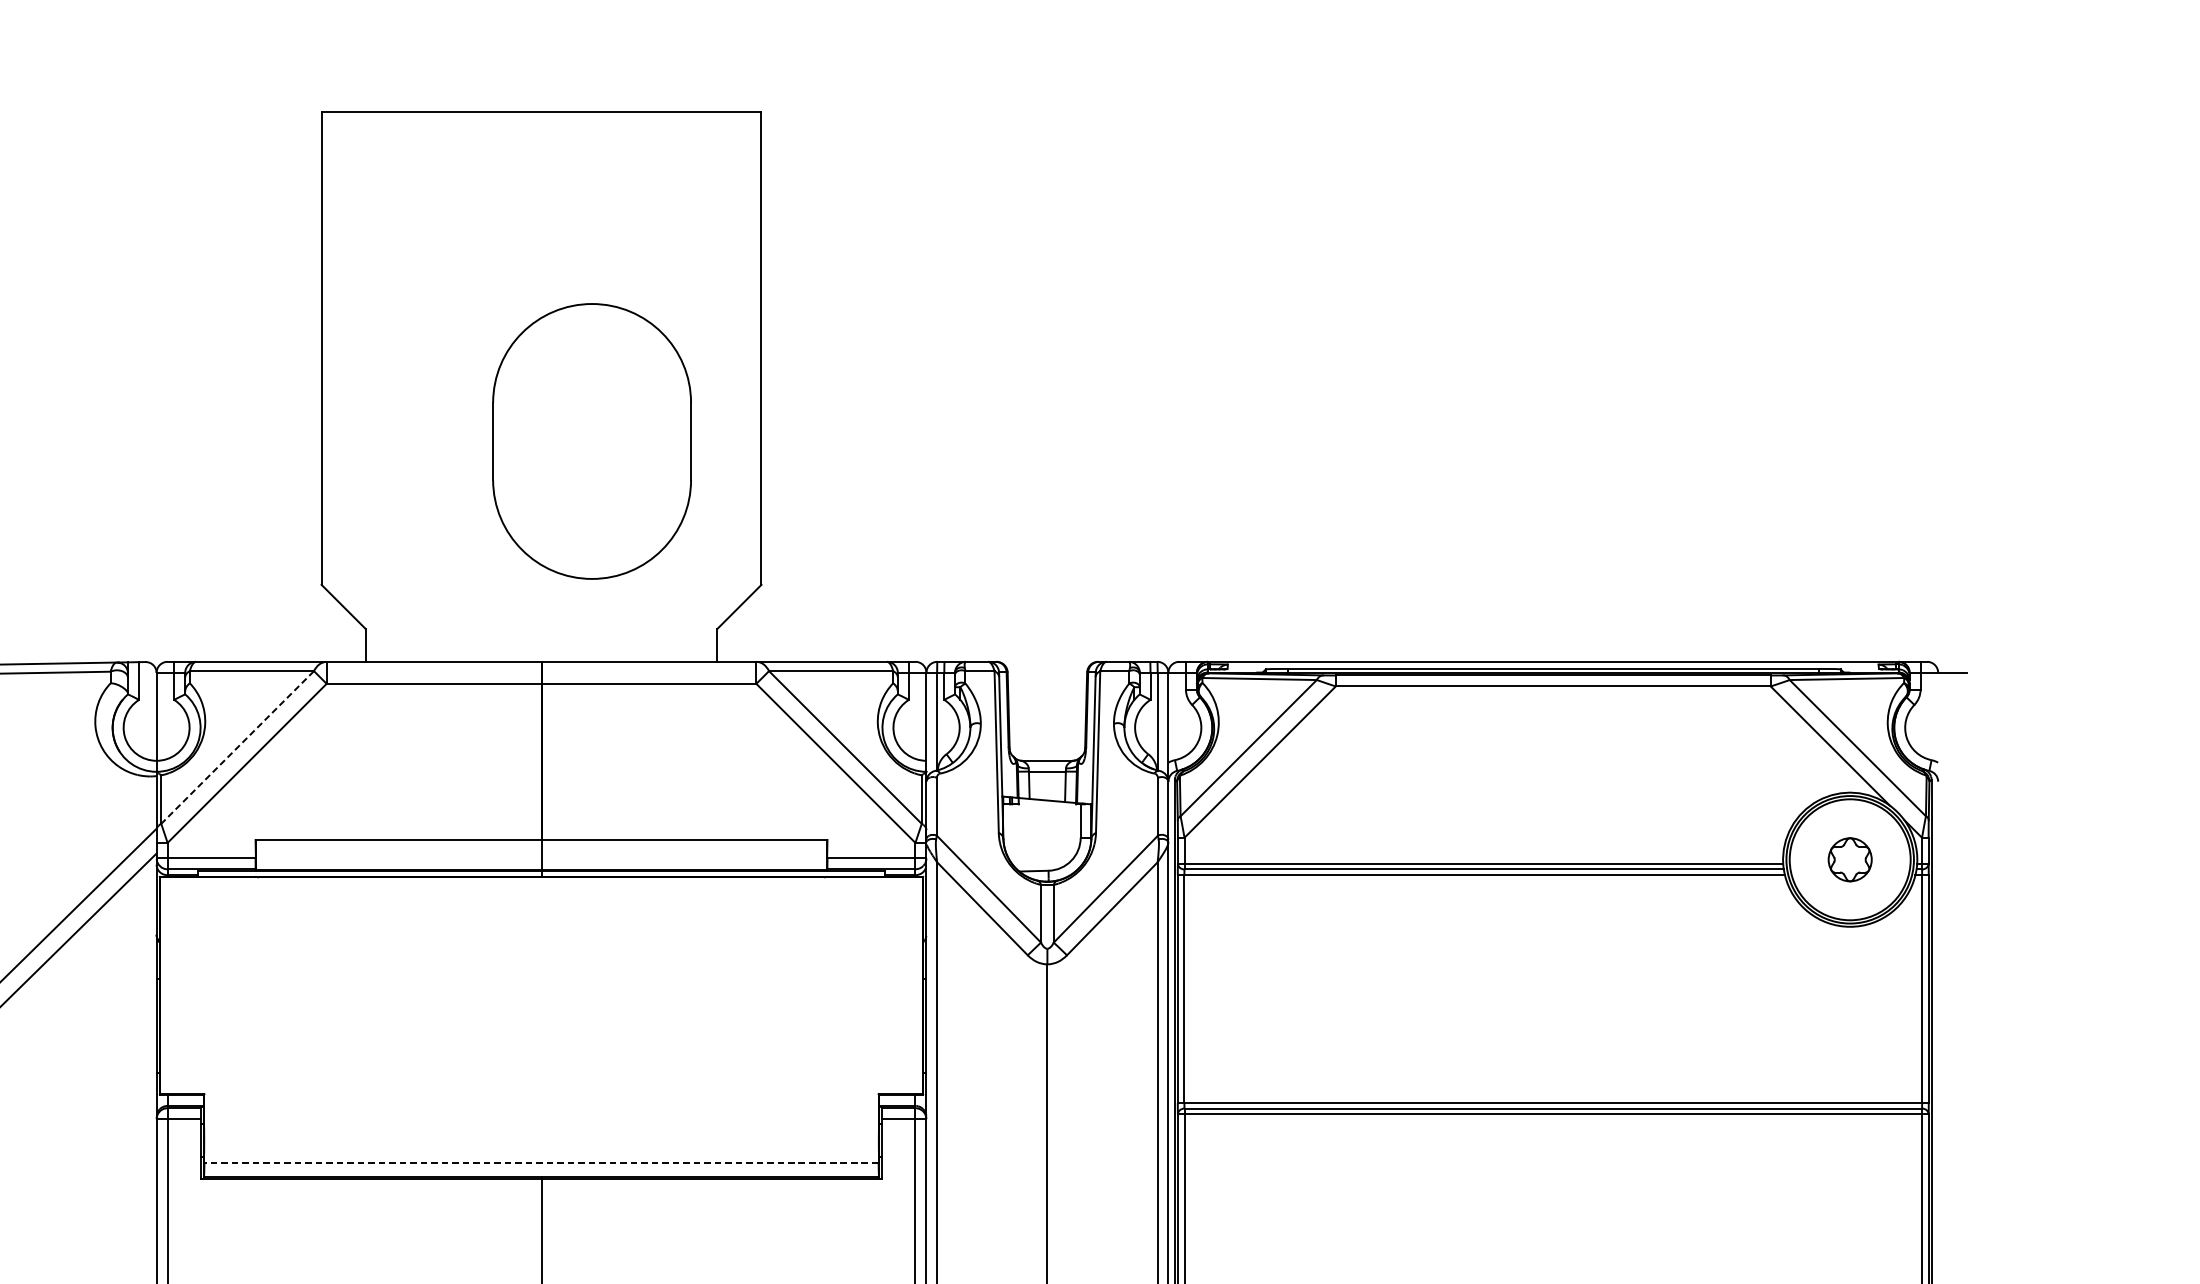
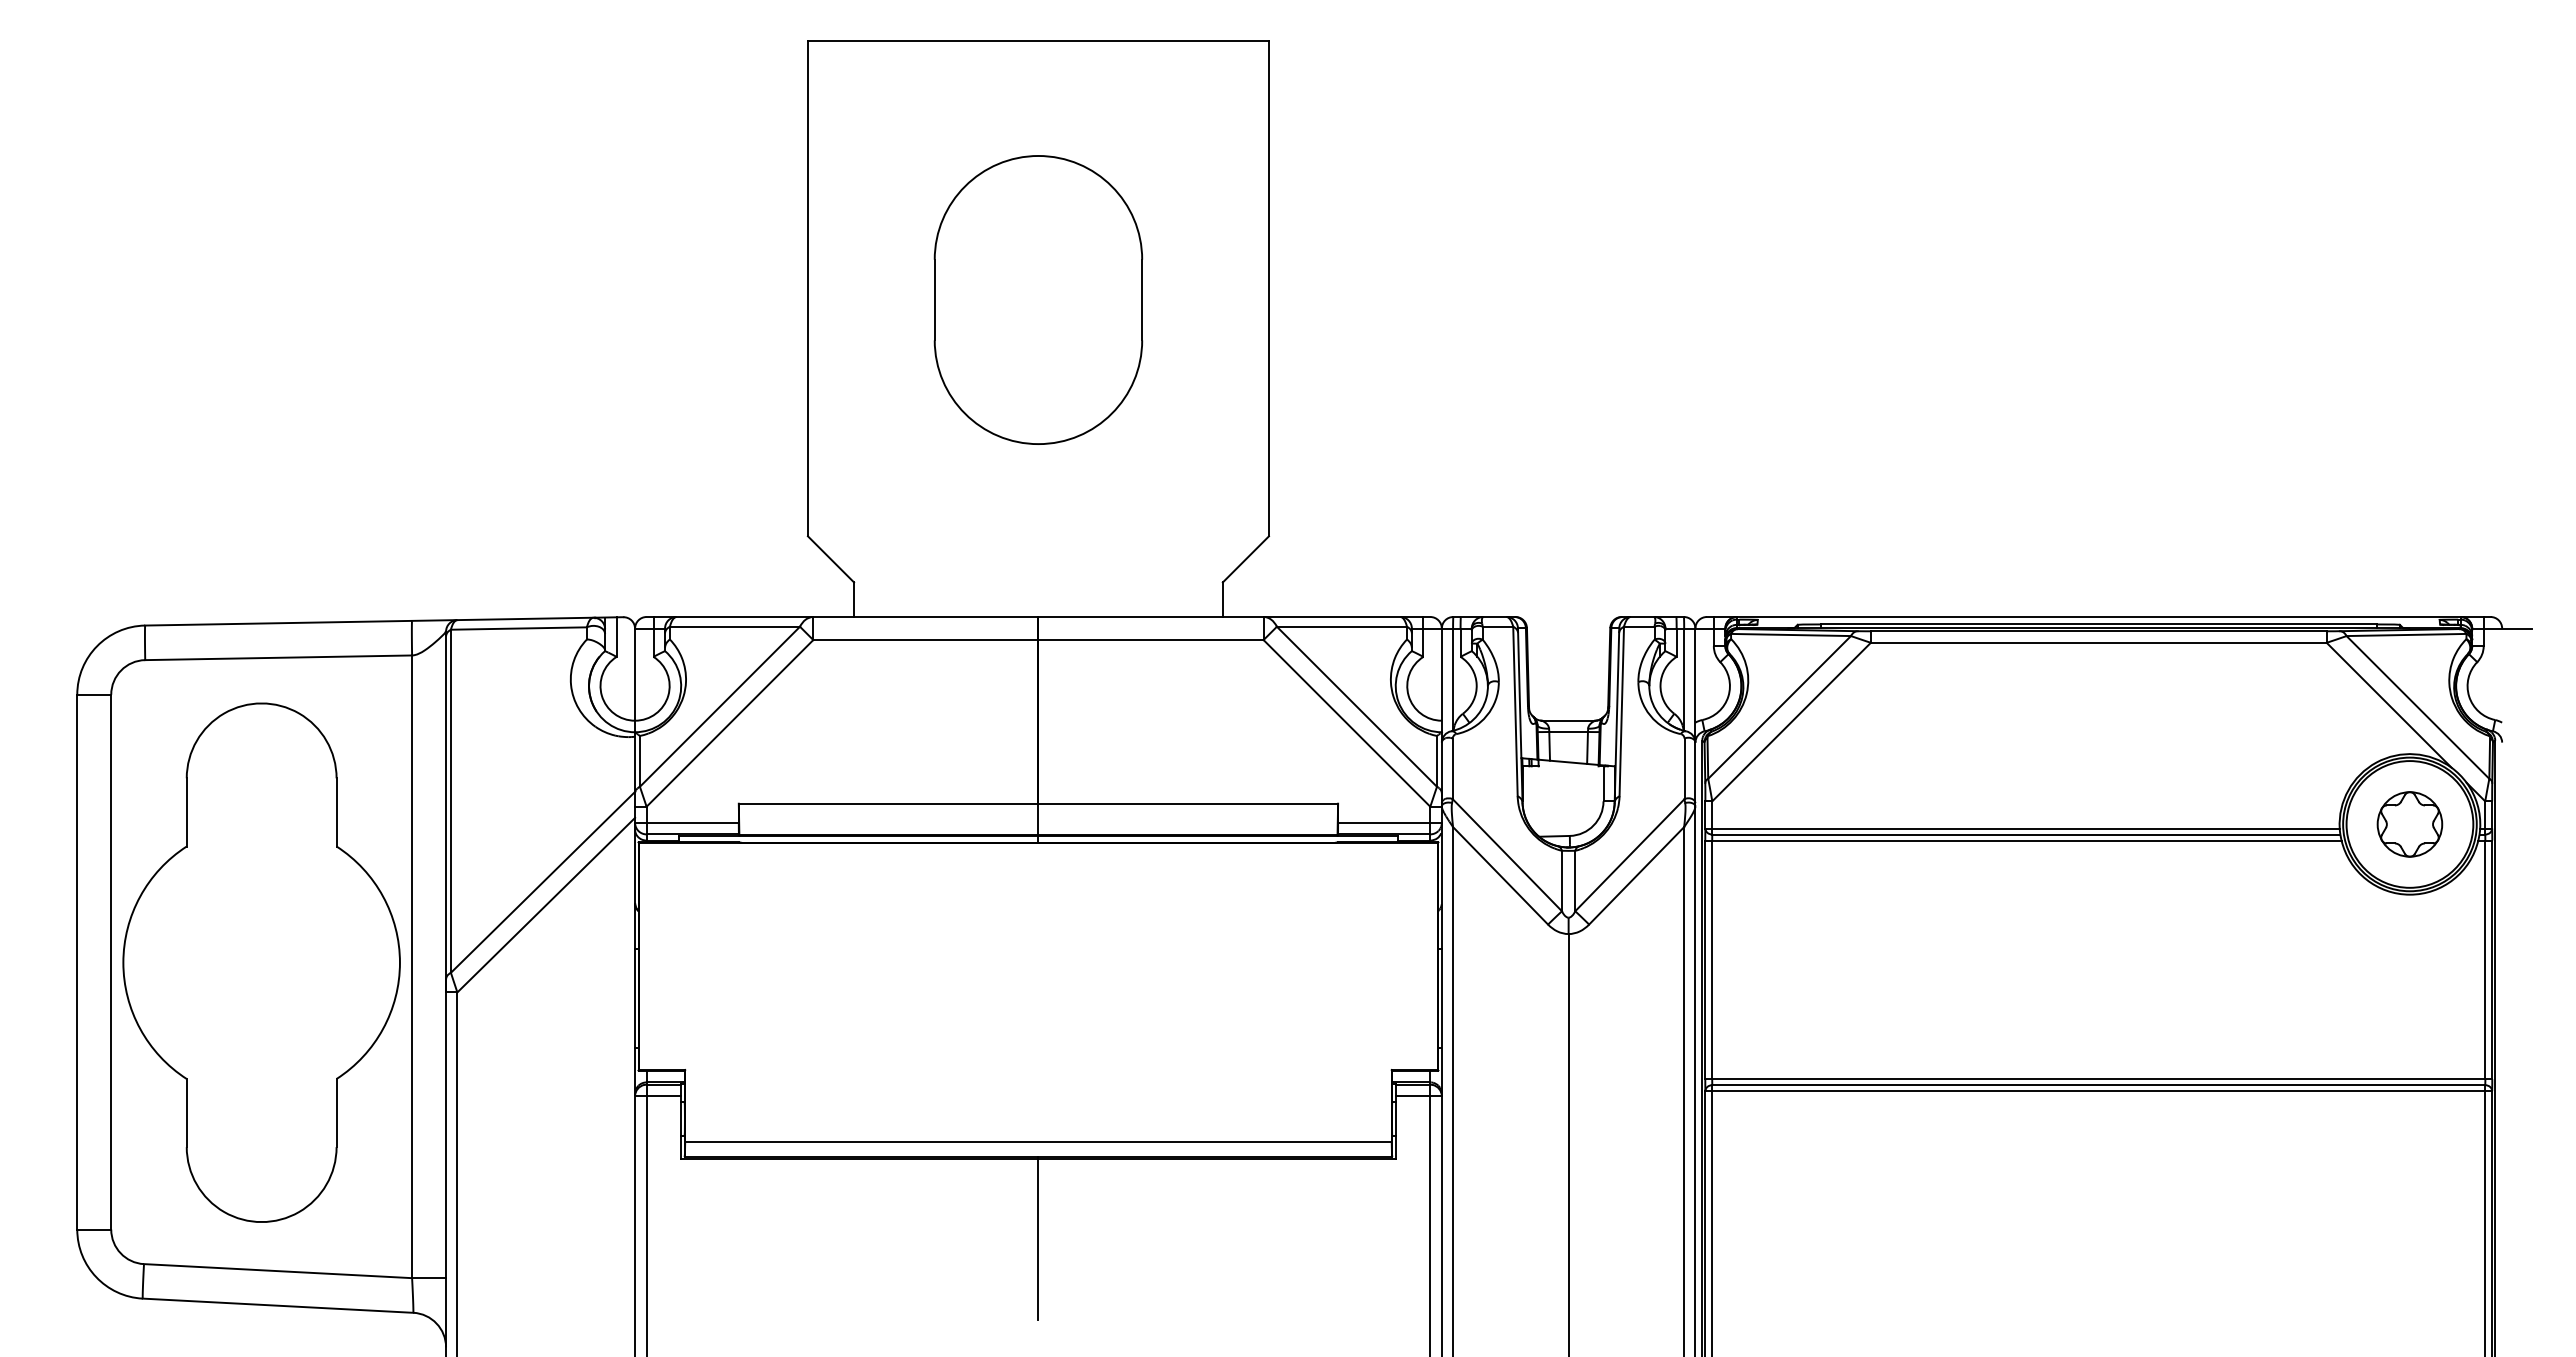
part: (592, 440) -> (1038, 299), moved
line: (237, 748) -> (719, 707), dashed -> solid
part: (1849, 859) -> (2409, 824), size x1.43
line: (540, 1163) -> (1037, 1142), dashed -> solid

